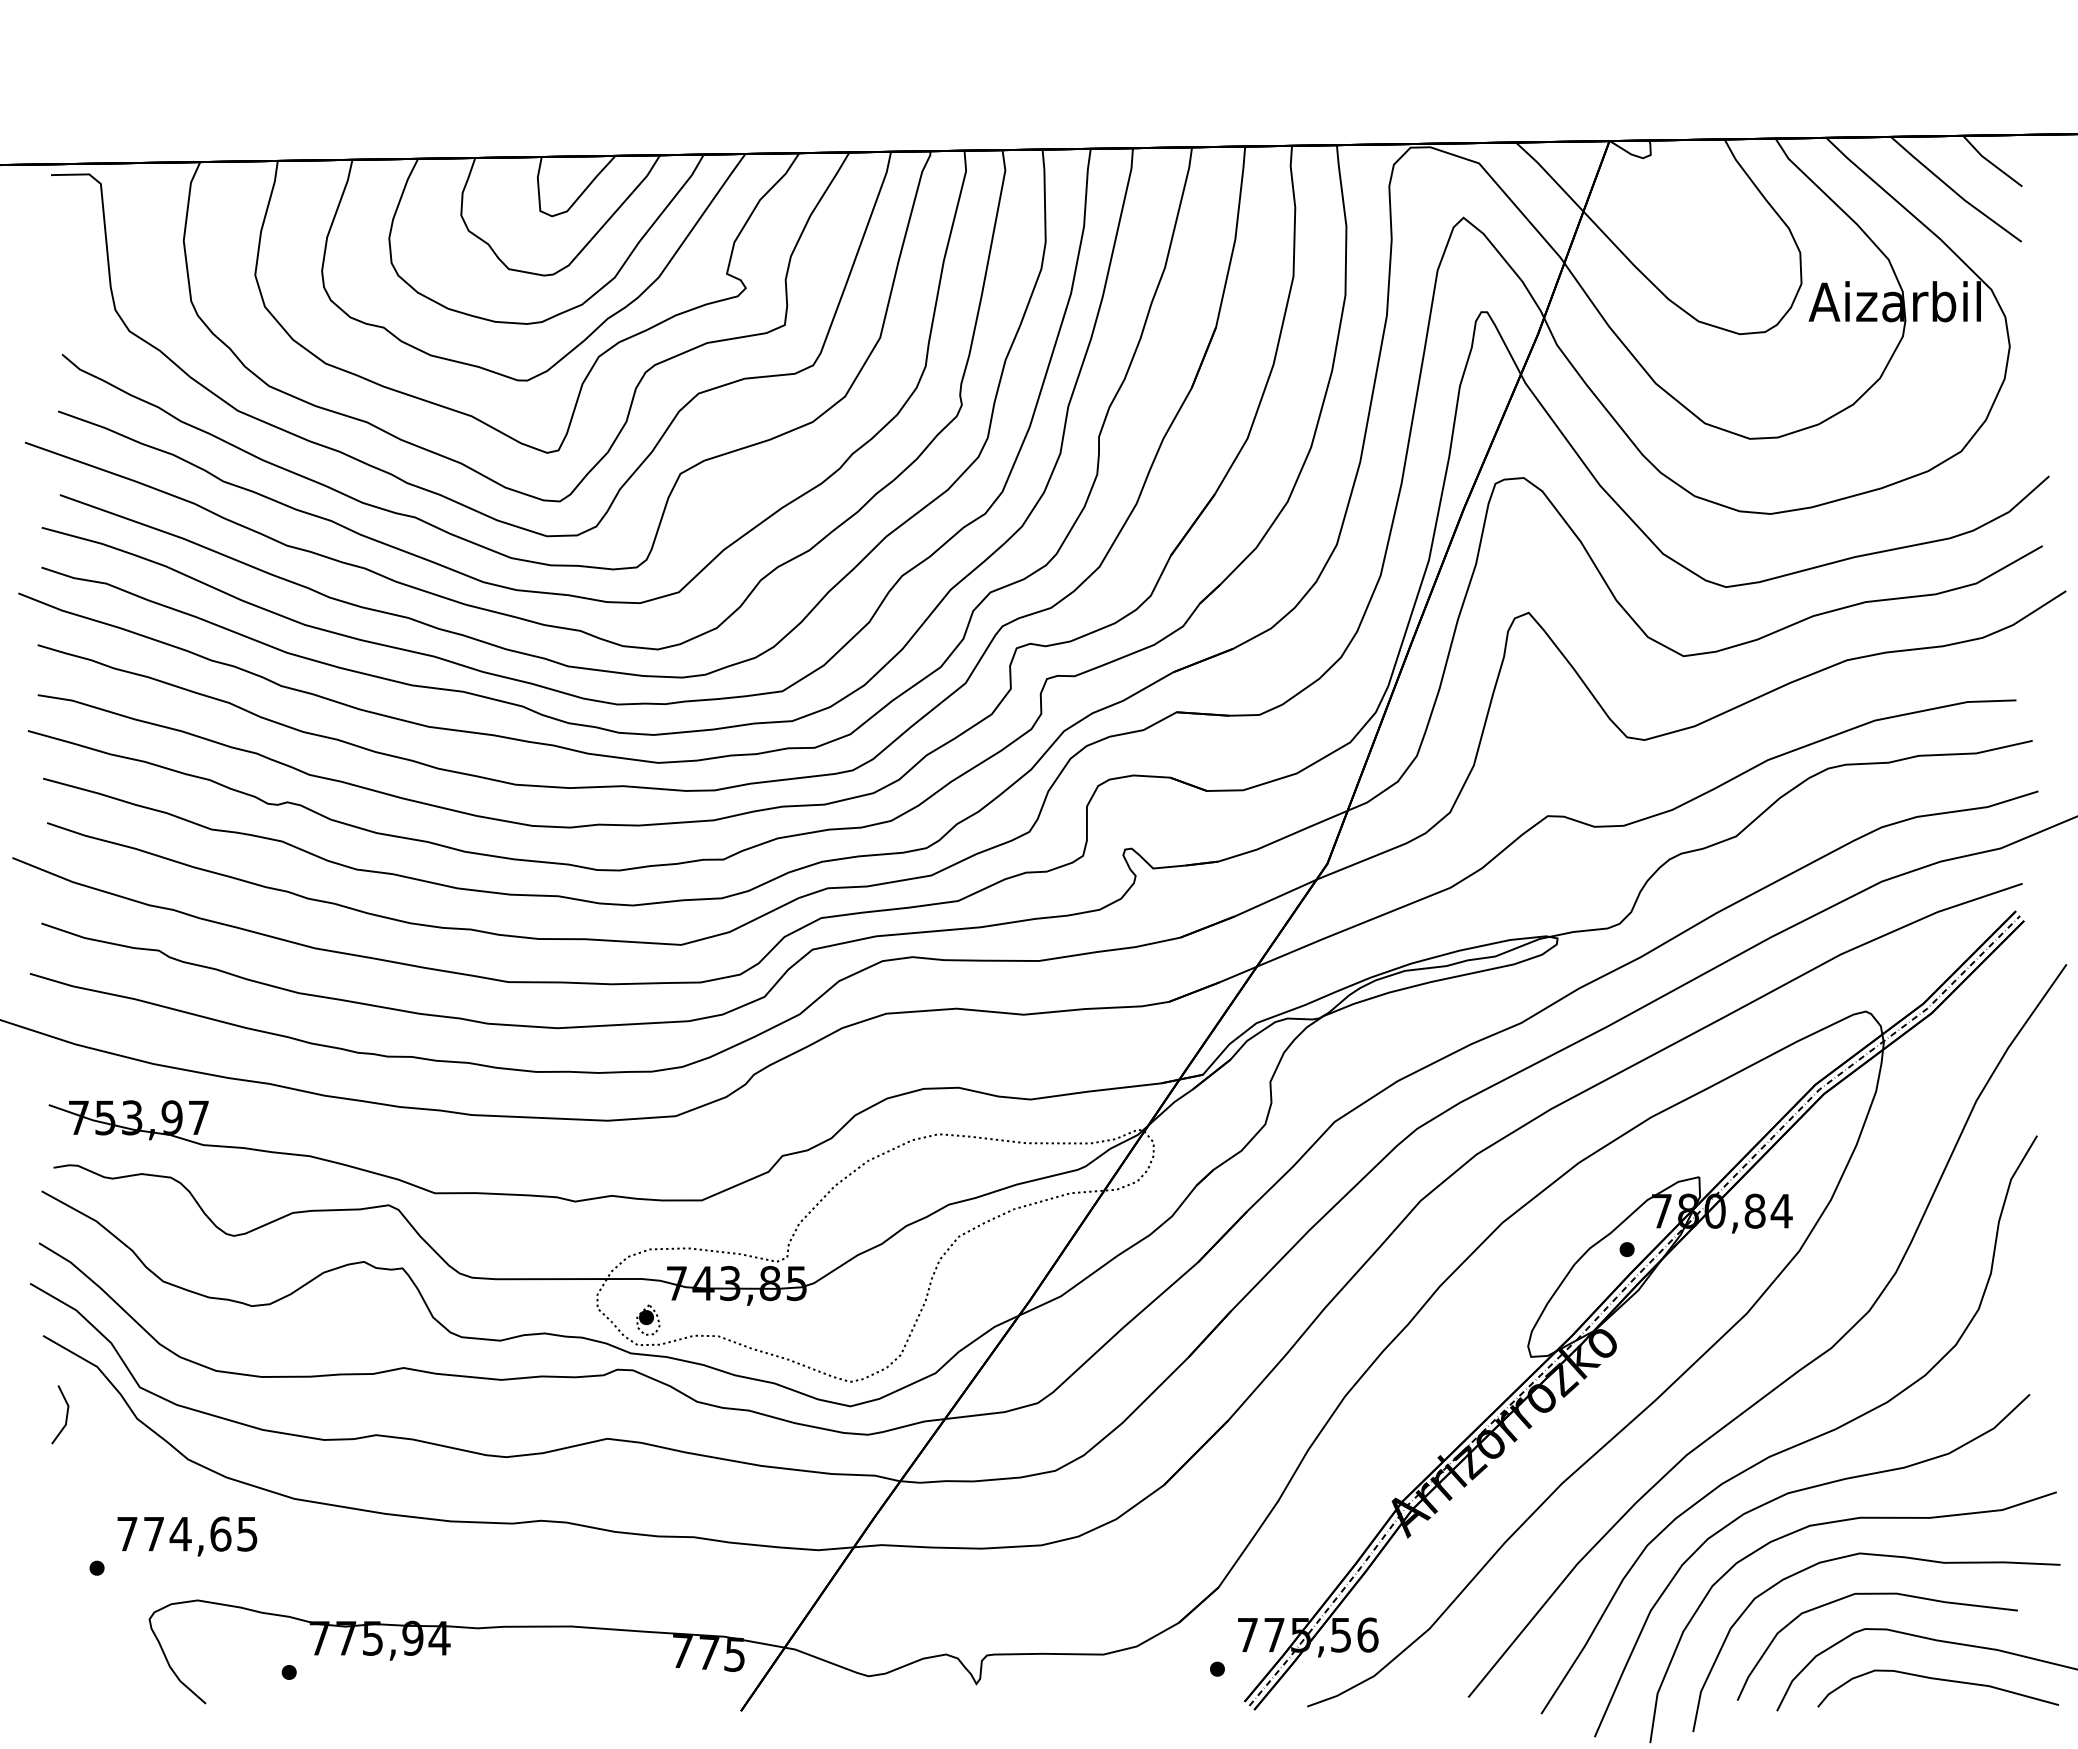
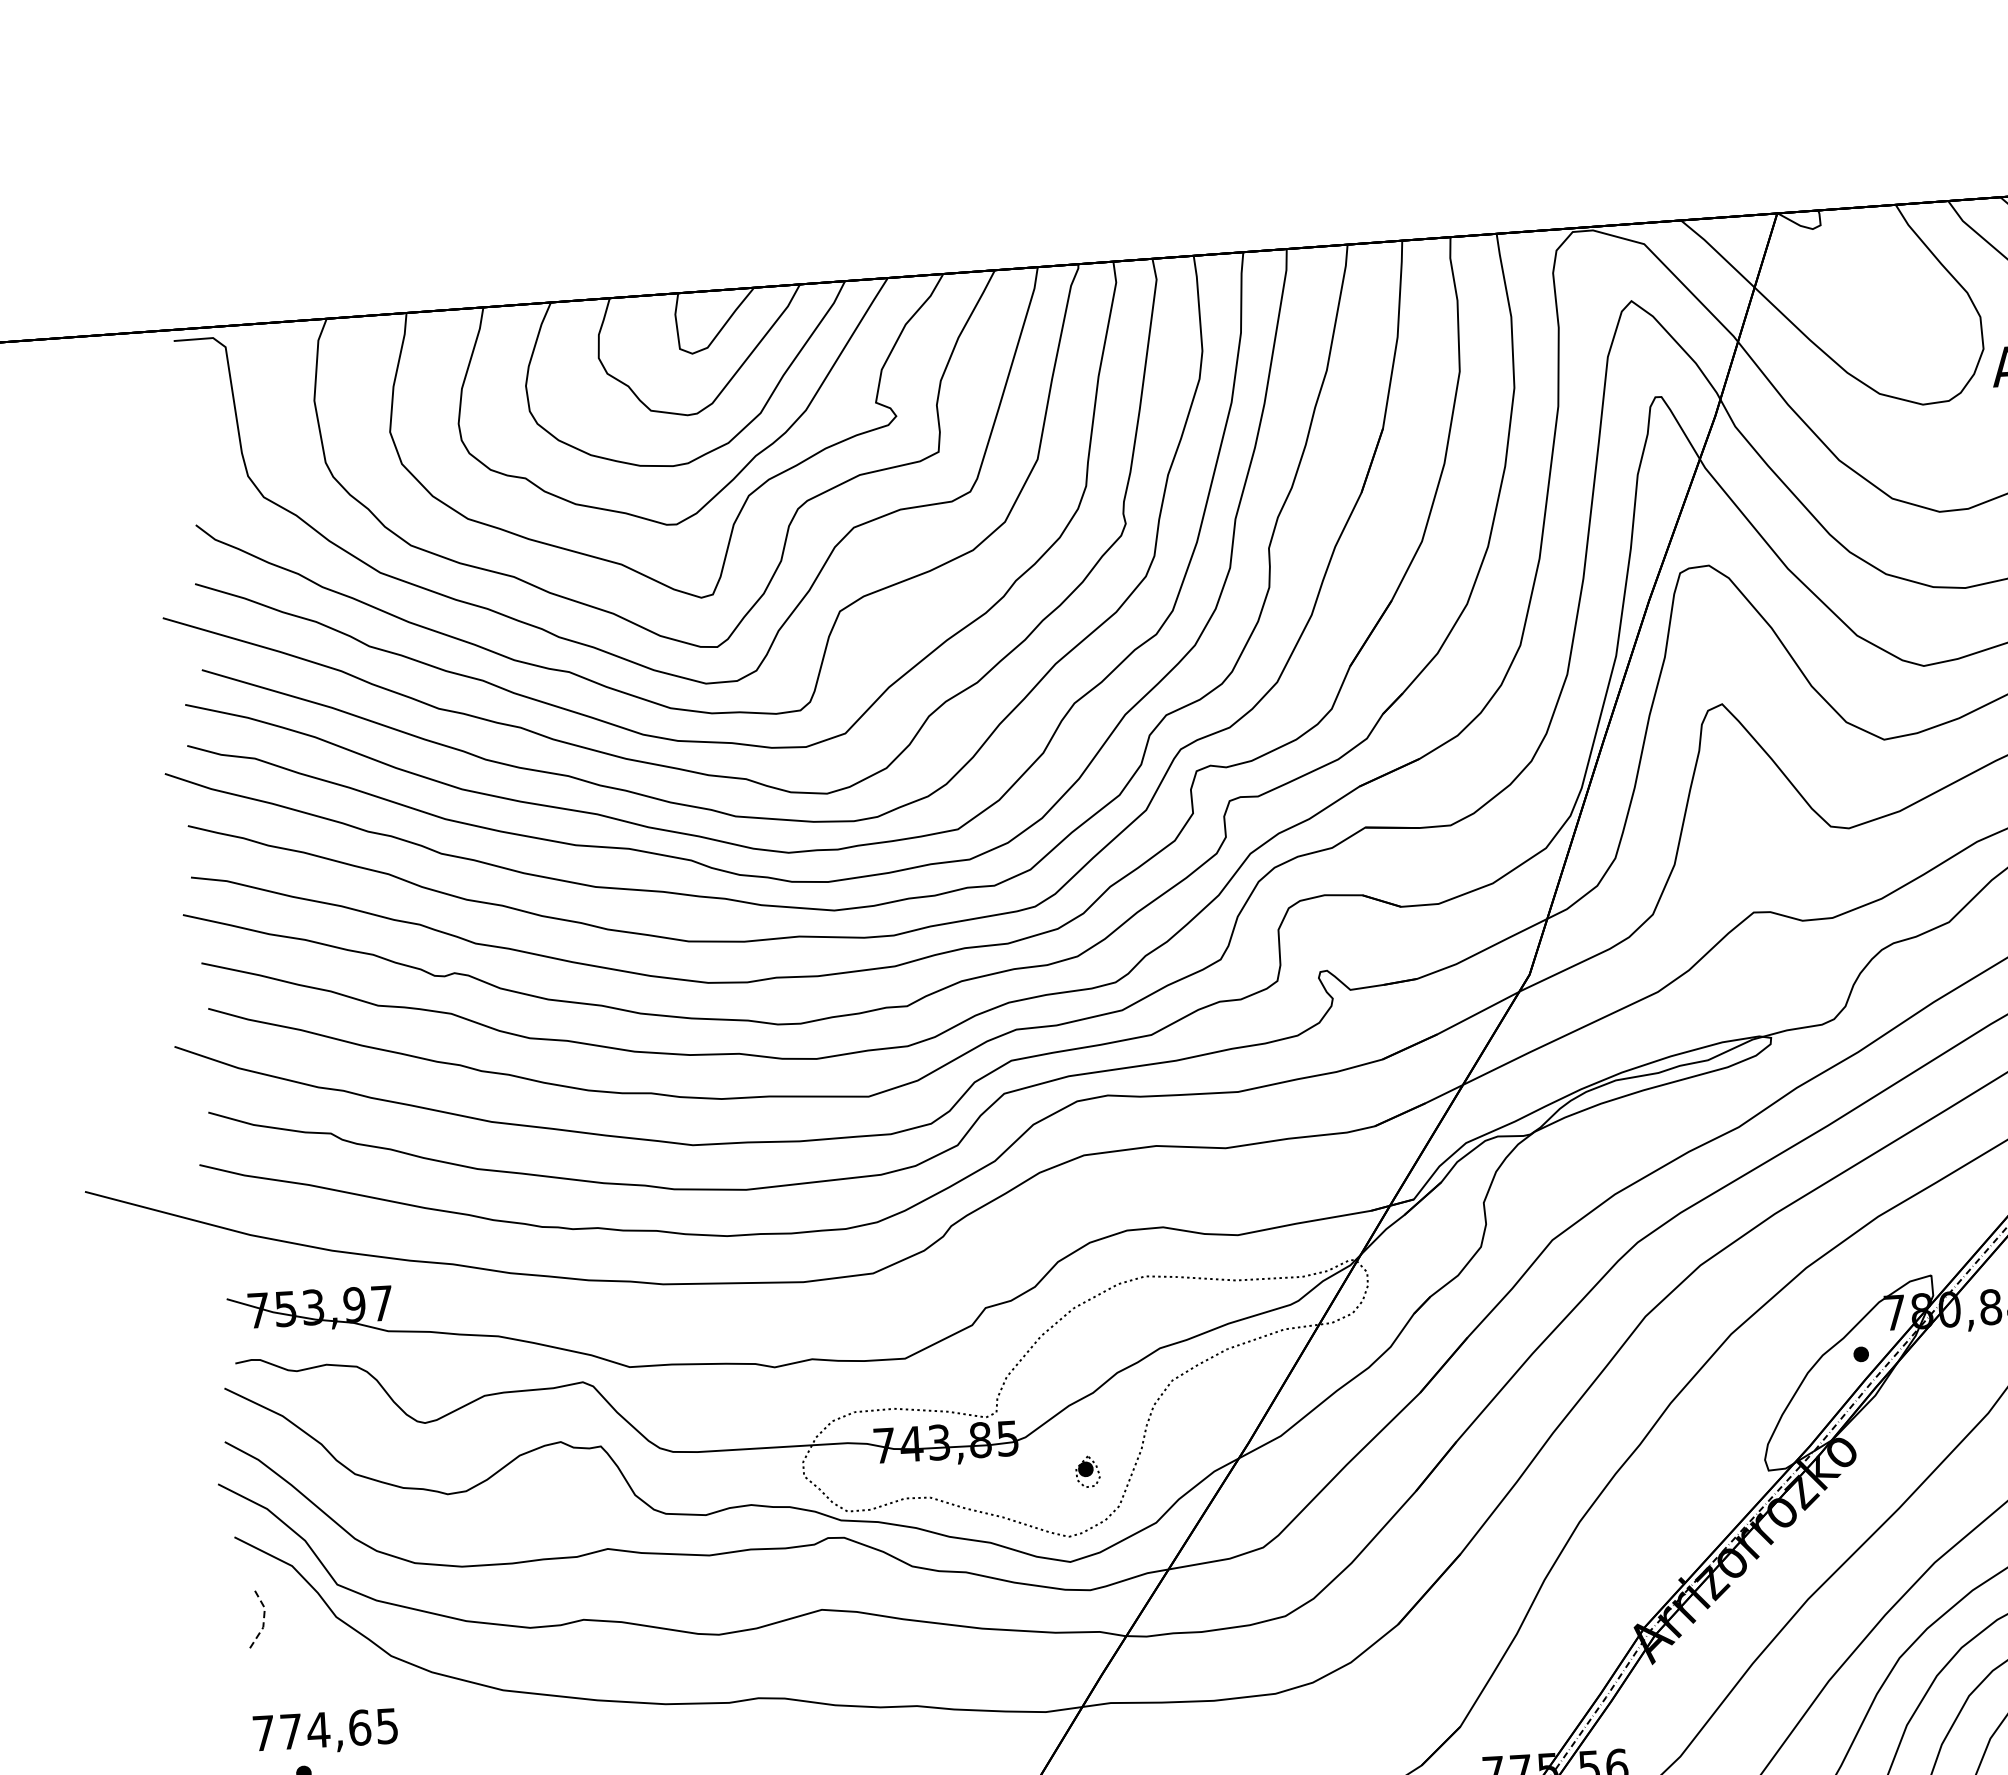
part: (648, 1319) -> (1088, 1471), moved
line: (67, 1415) -> (264, 1617), solid -> dashed
text: (187, 1536) -> (325, 1732), moved

